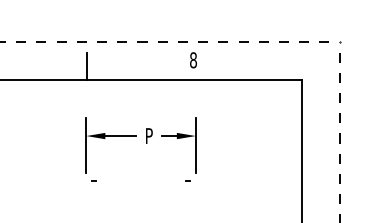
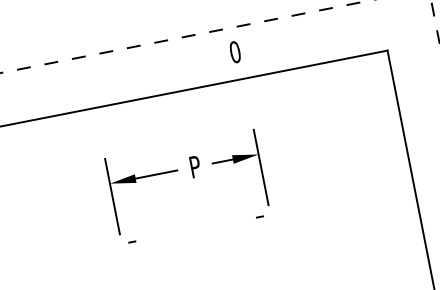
text: (193, 60) -> (235, 52), 8 -> 0
line: (86, 66) -> (91, 89), removed

